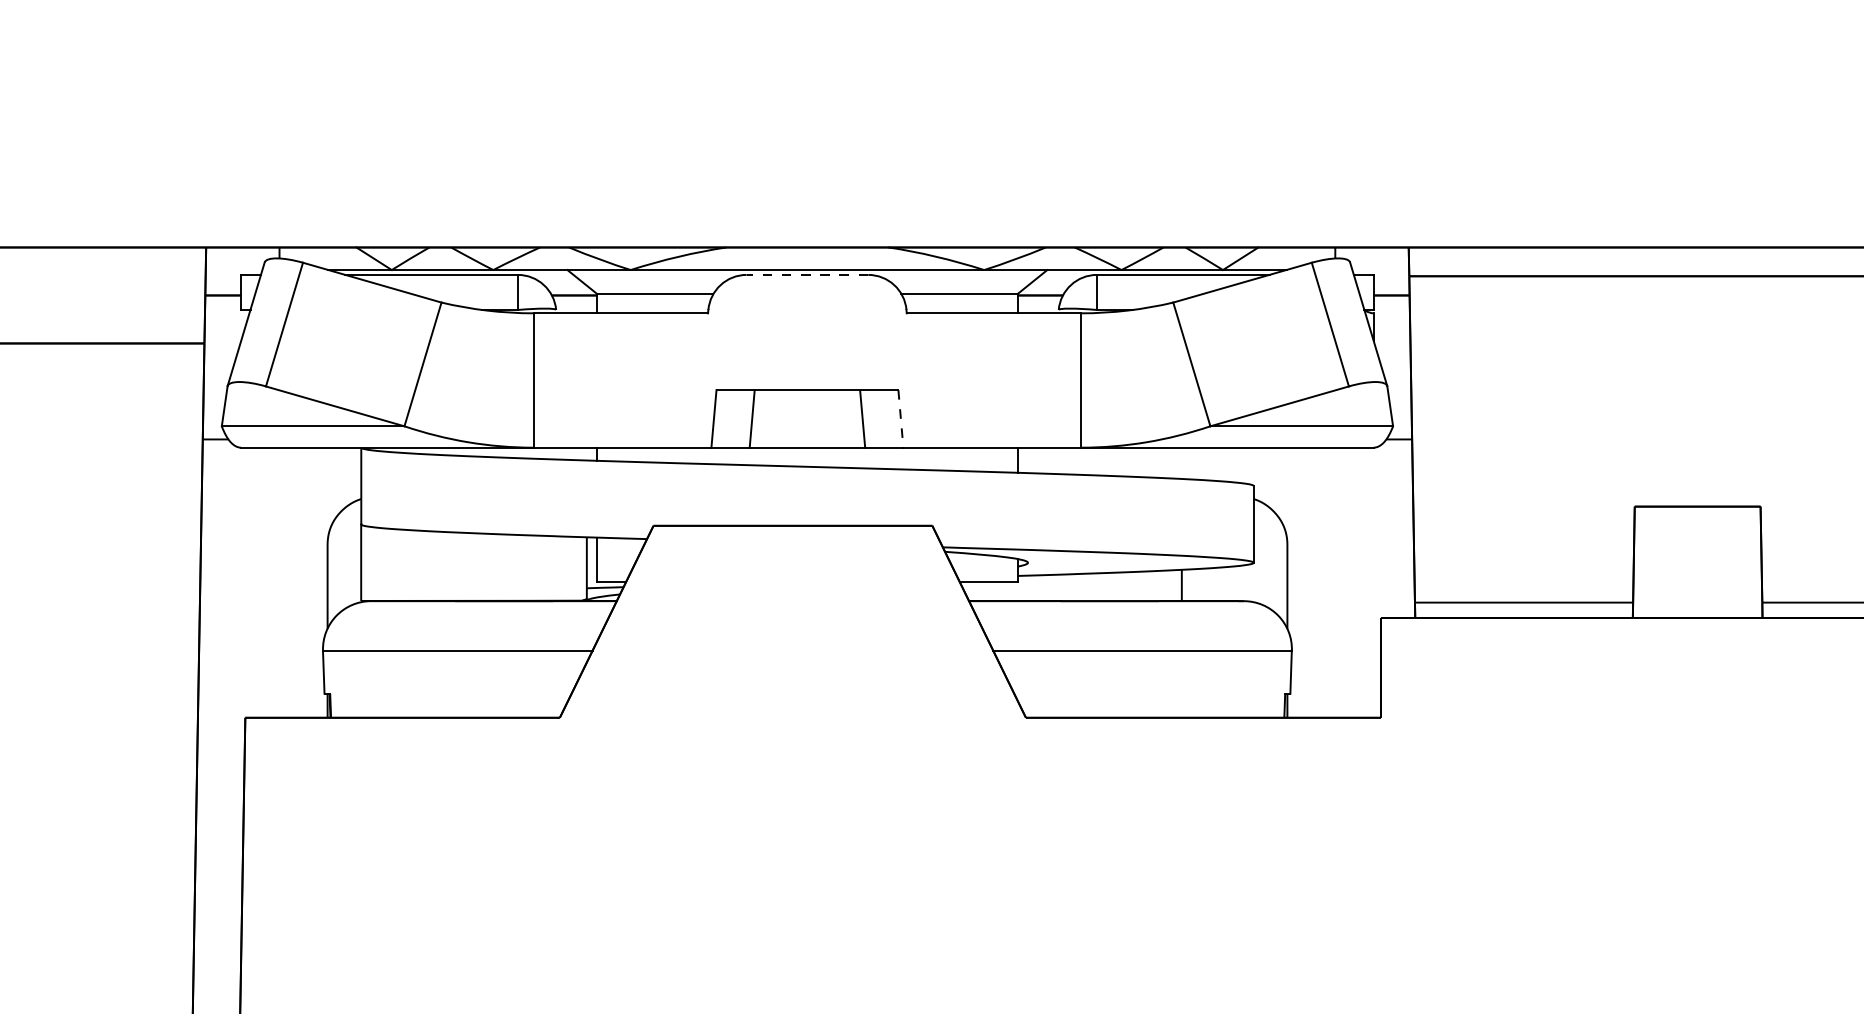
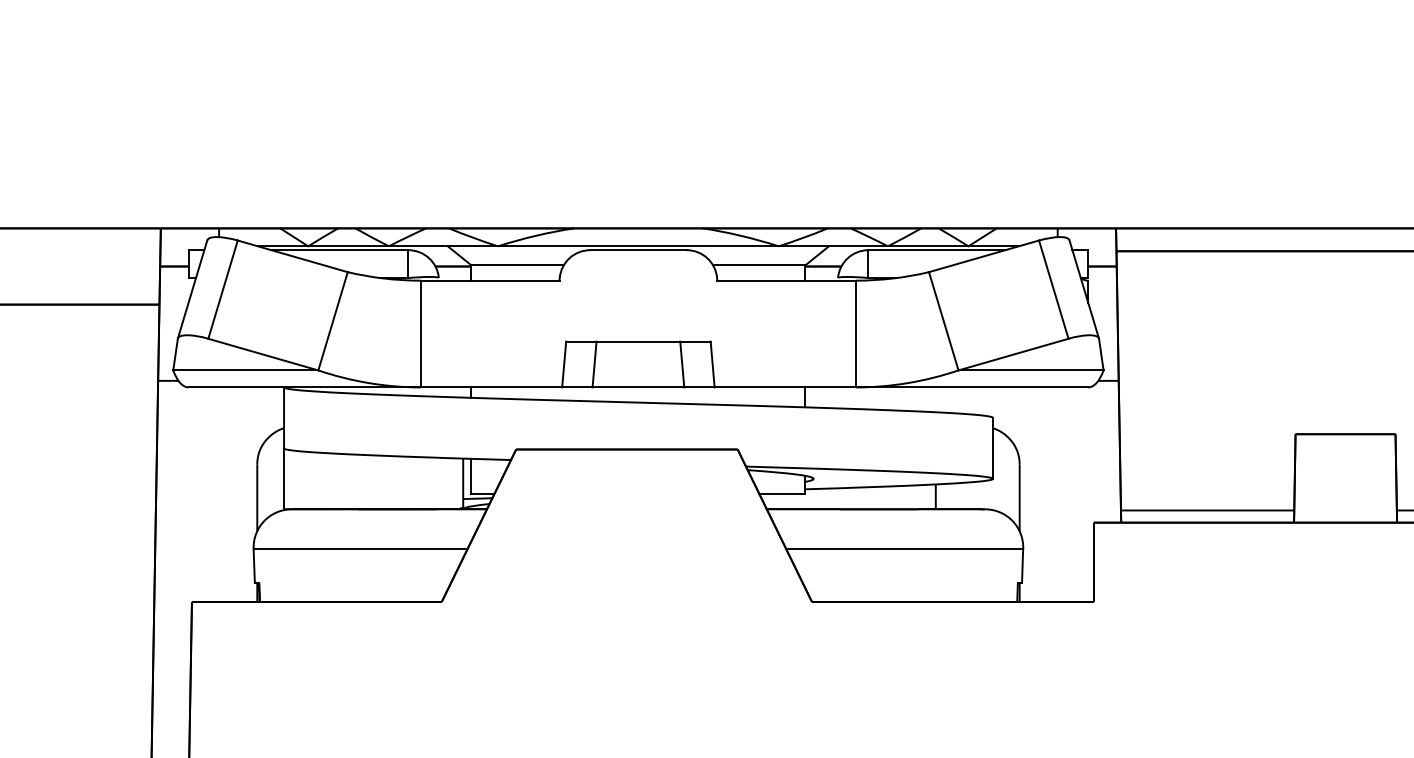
line: (807, 274) -> (638, 249), dashed -> solid
line: (900, 418) -> (712, 364), dashed -> solid

